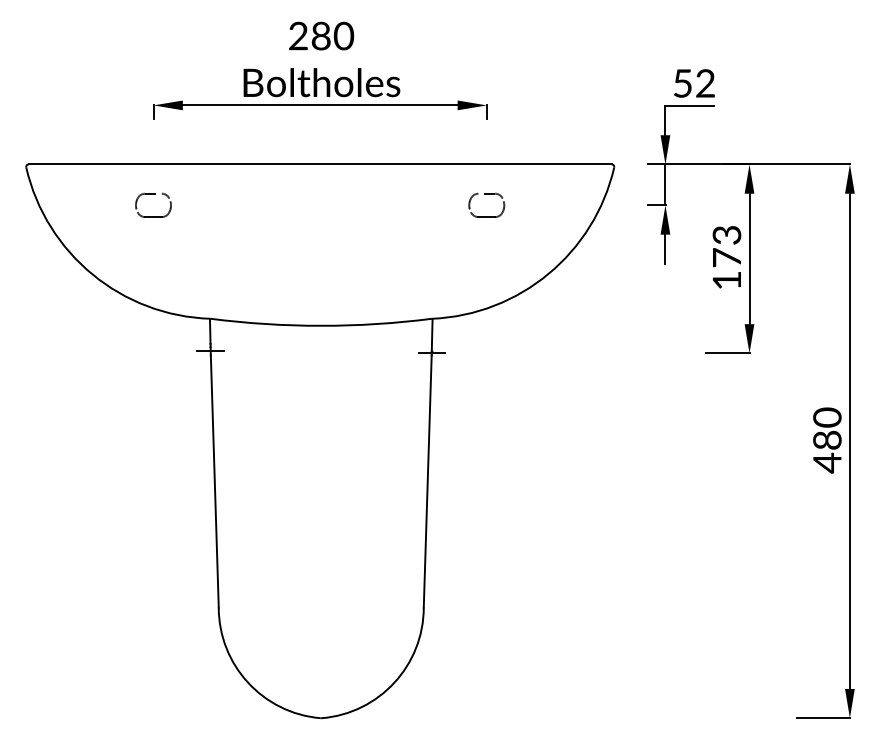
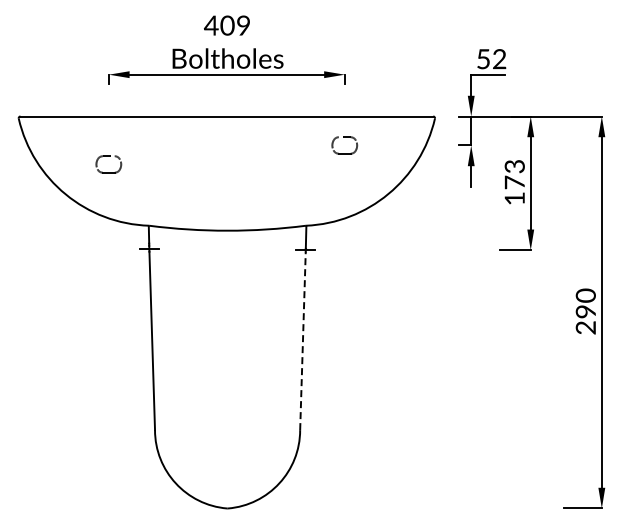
text: (319, 35) -> (226, 25), 280 -> 409
part: (153, 194) -> (108, 156), moved
text: (826, 452) -> (585, 320), 480 -> 290
line: (427, 480) -> (302, 340), solid -> dashed

